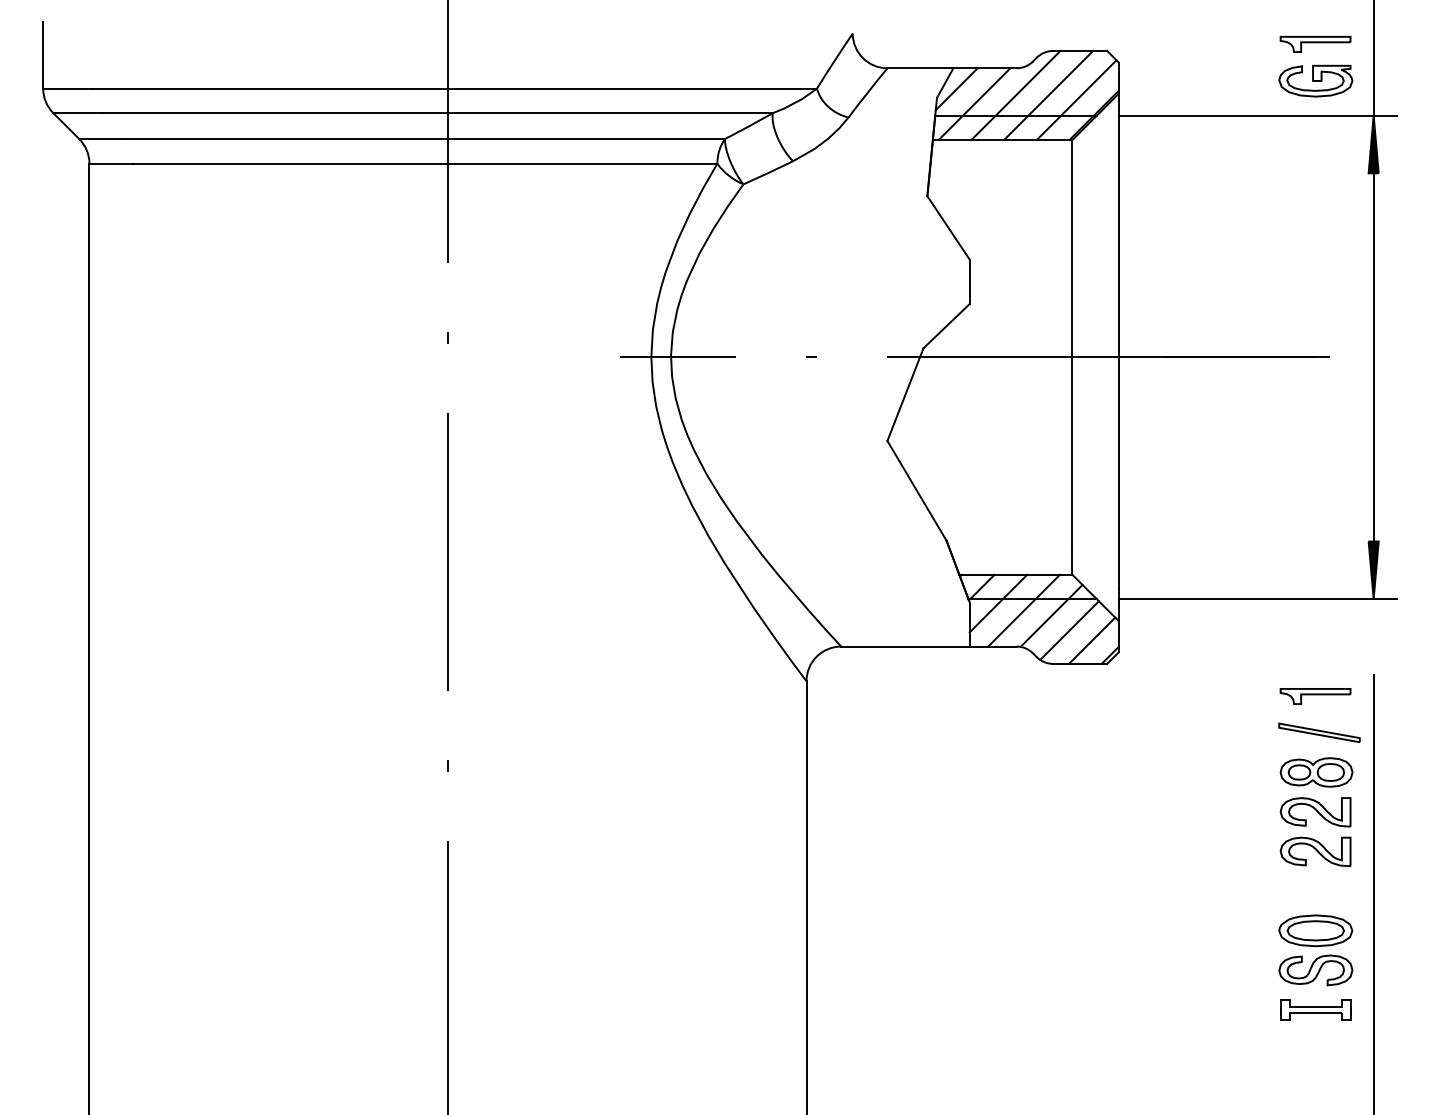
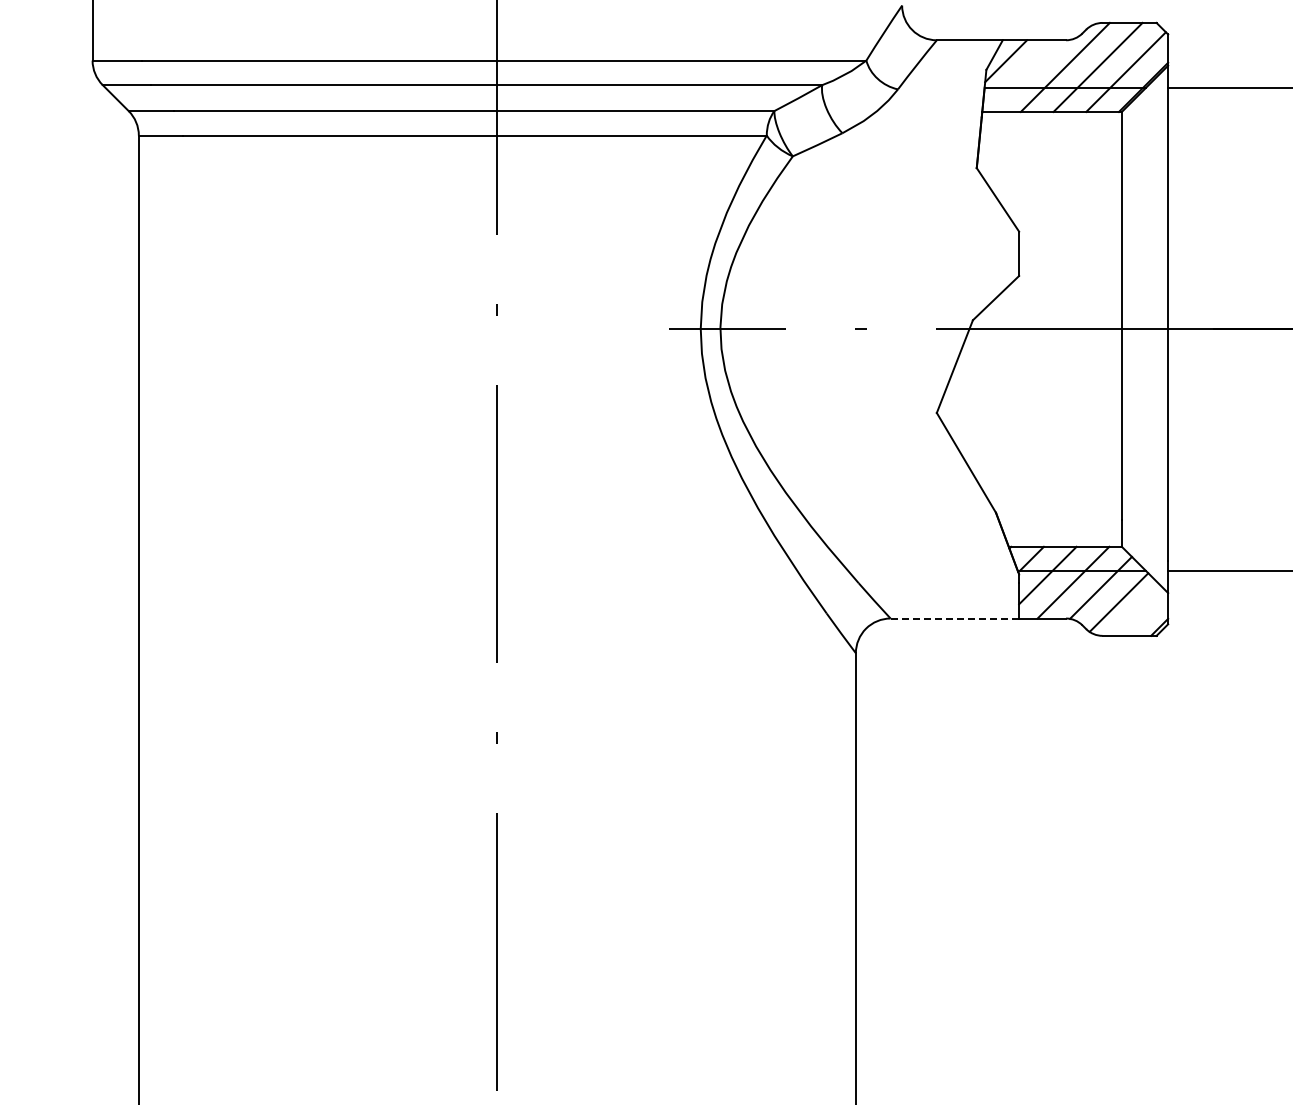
line: (974, 104) -> (1023, 76), removed
line: (1092, 640) -> (1141, 612), removed
line: (904, 646) -> (953, 618), solid -> dashed

